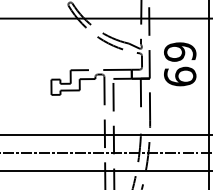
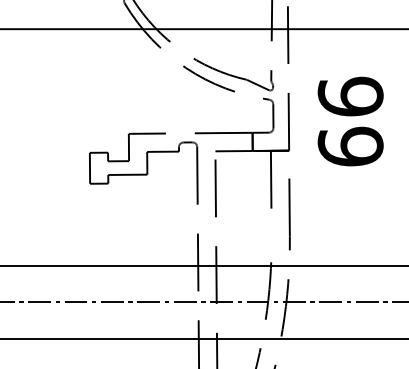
text: (180, 51) -> (351, 95), 69 -> 66

